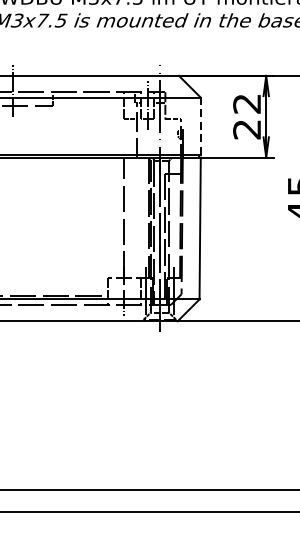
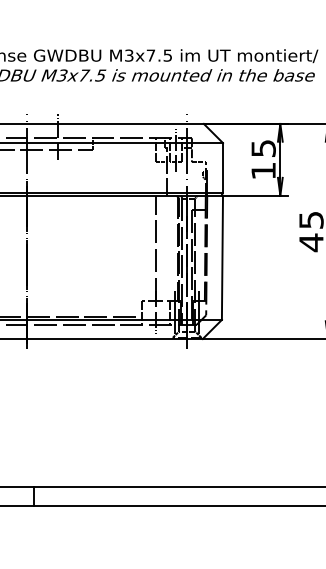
text: (246, 116) -> (263, 159), 22 -> 15
line: (201, 125) -> (223, 167), dashed -> solid

